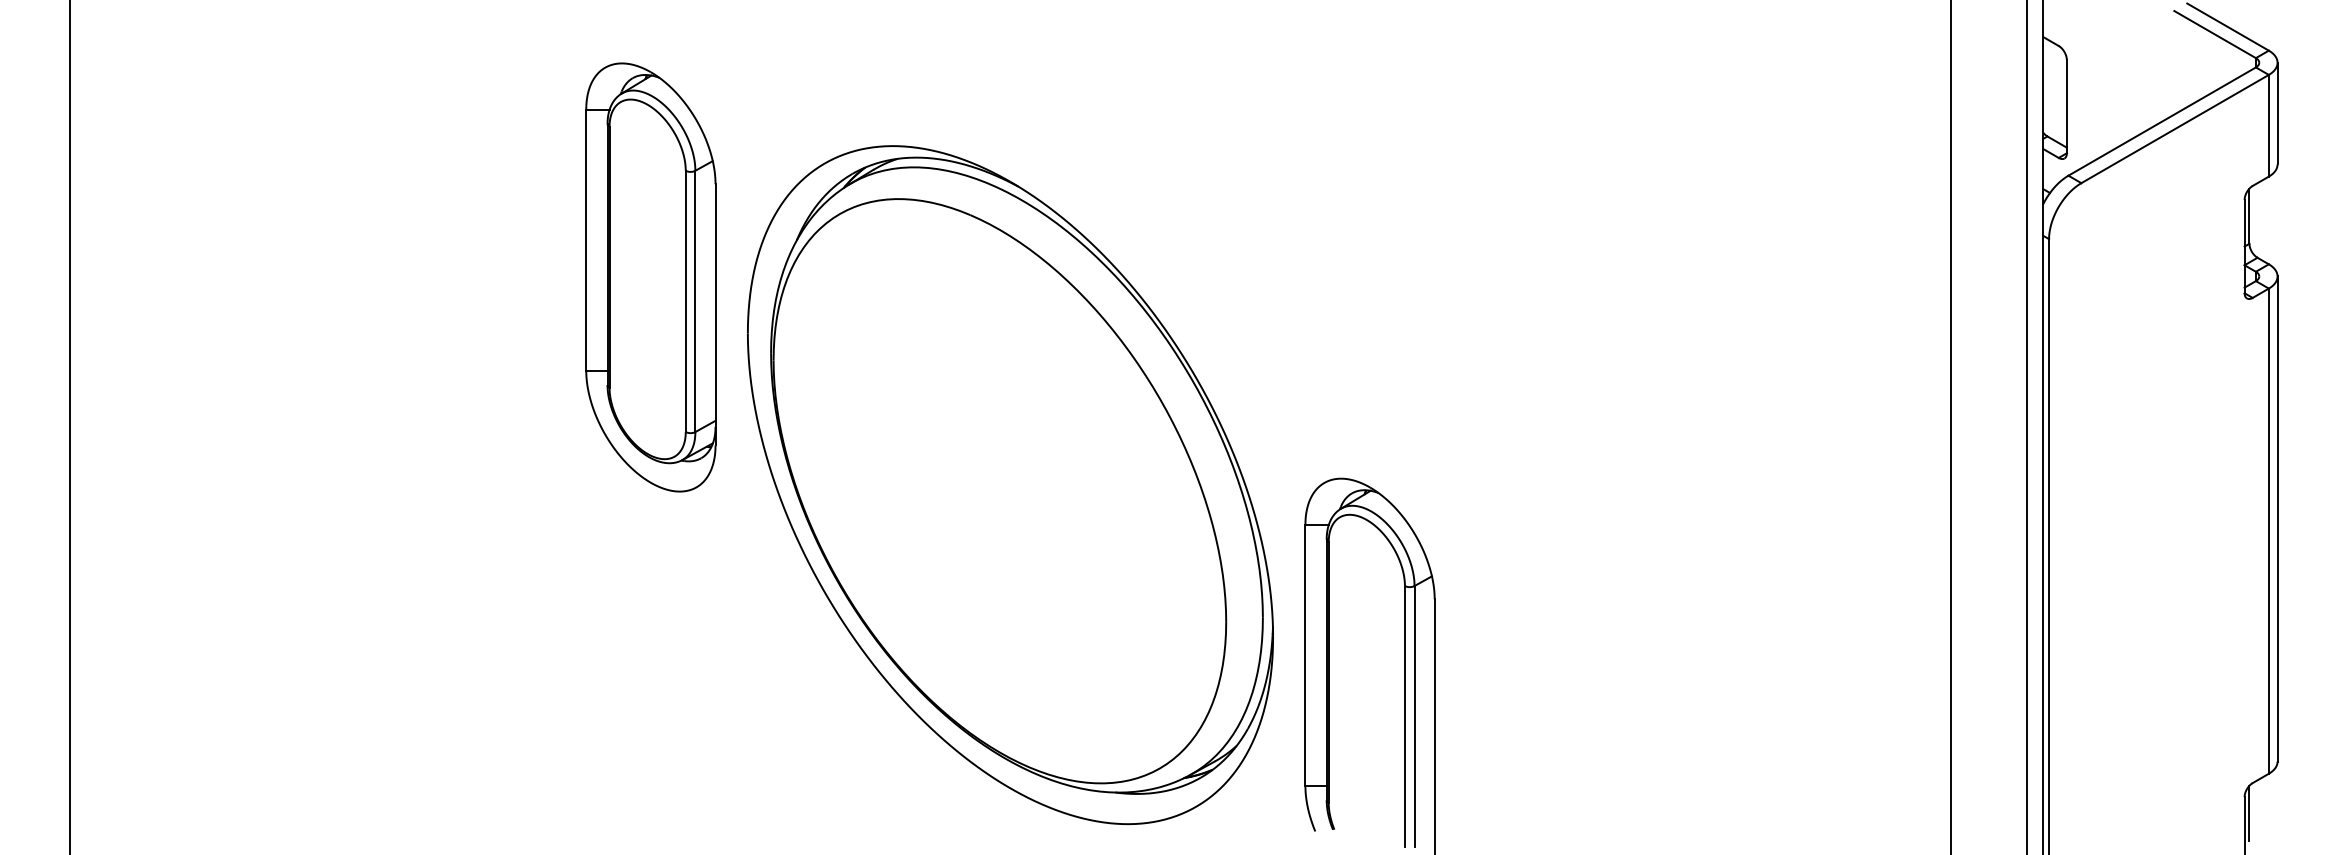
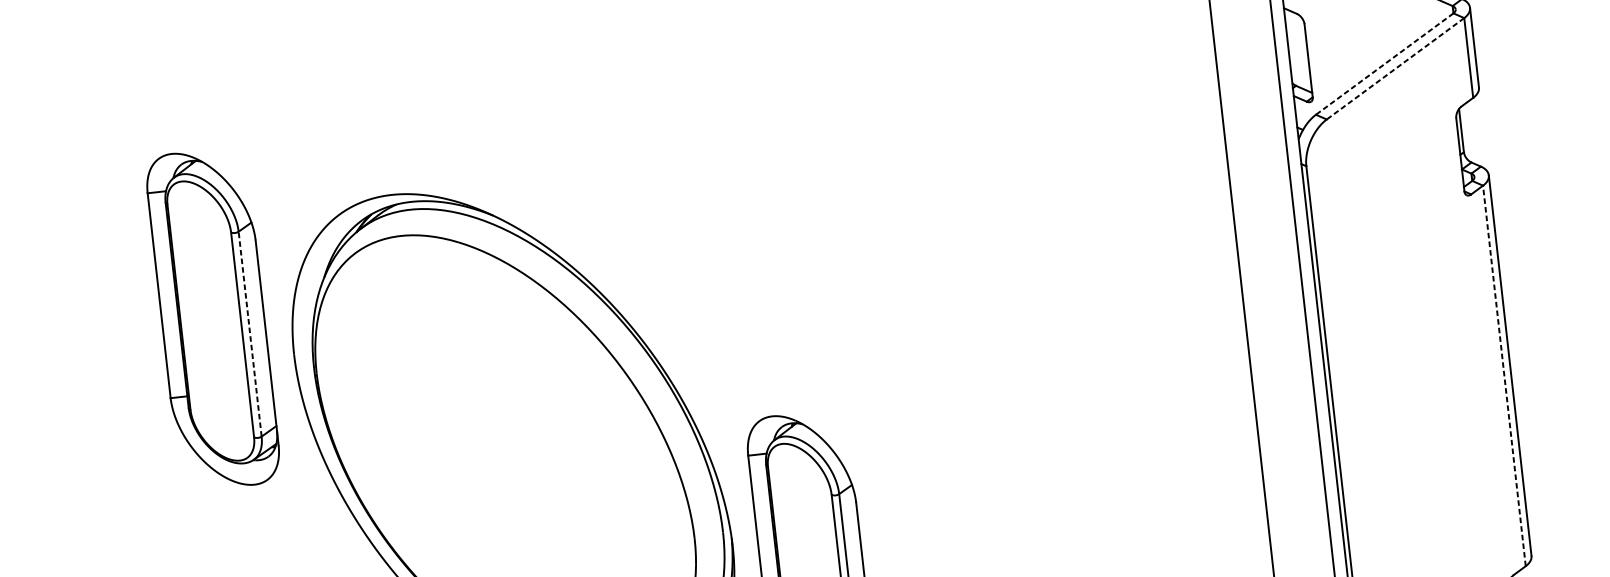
line: (2161, 121) -> (1384, 64), solid -> dashed
line: (2174, 129) -> (1395, 69), solid -> dashed
line: (695, 301) -> (250, 334), solid -> dashed
line: (2268, 531) -> (1504, 376), solid -> dashed

